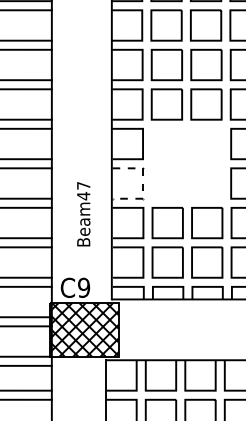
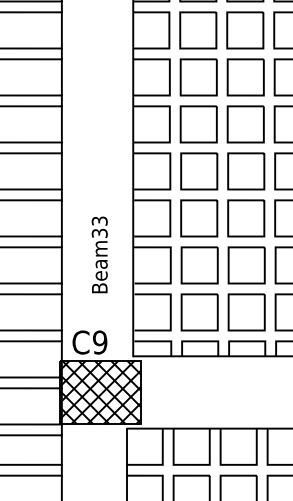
part: (186, 163) -> (222, 194), added
line: (143, 184) -> (170, 219), dashed -> solid
text: (83, 191) -> (99, 227), Beam47 -> Beam33

